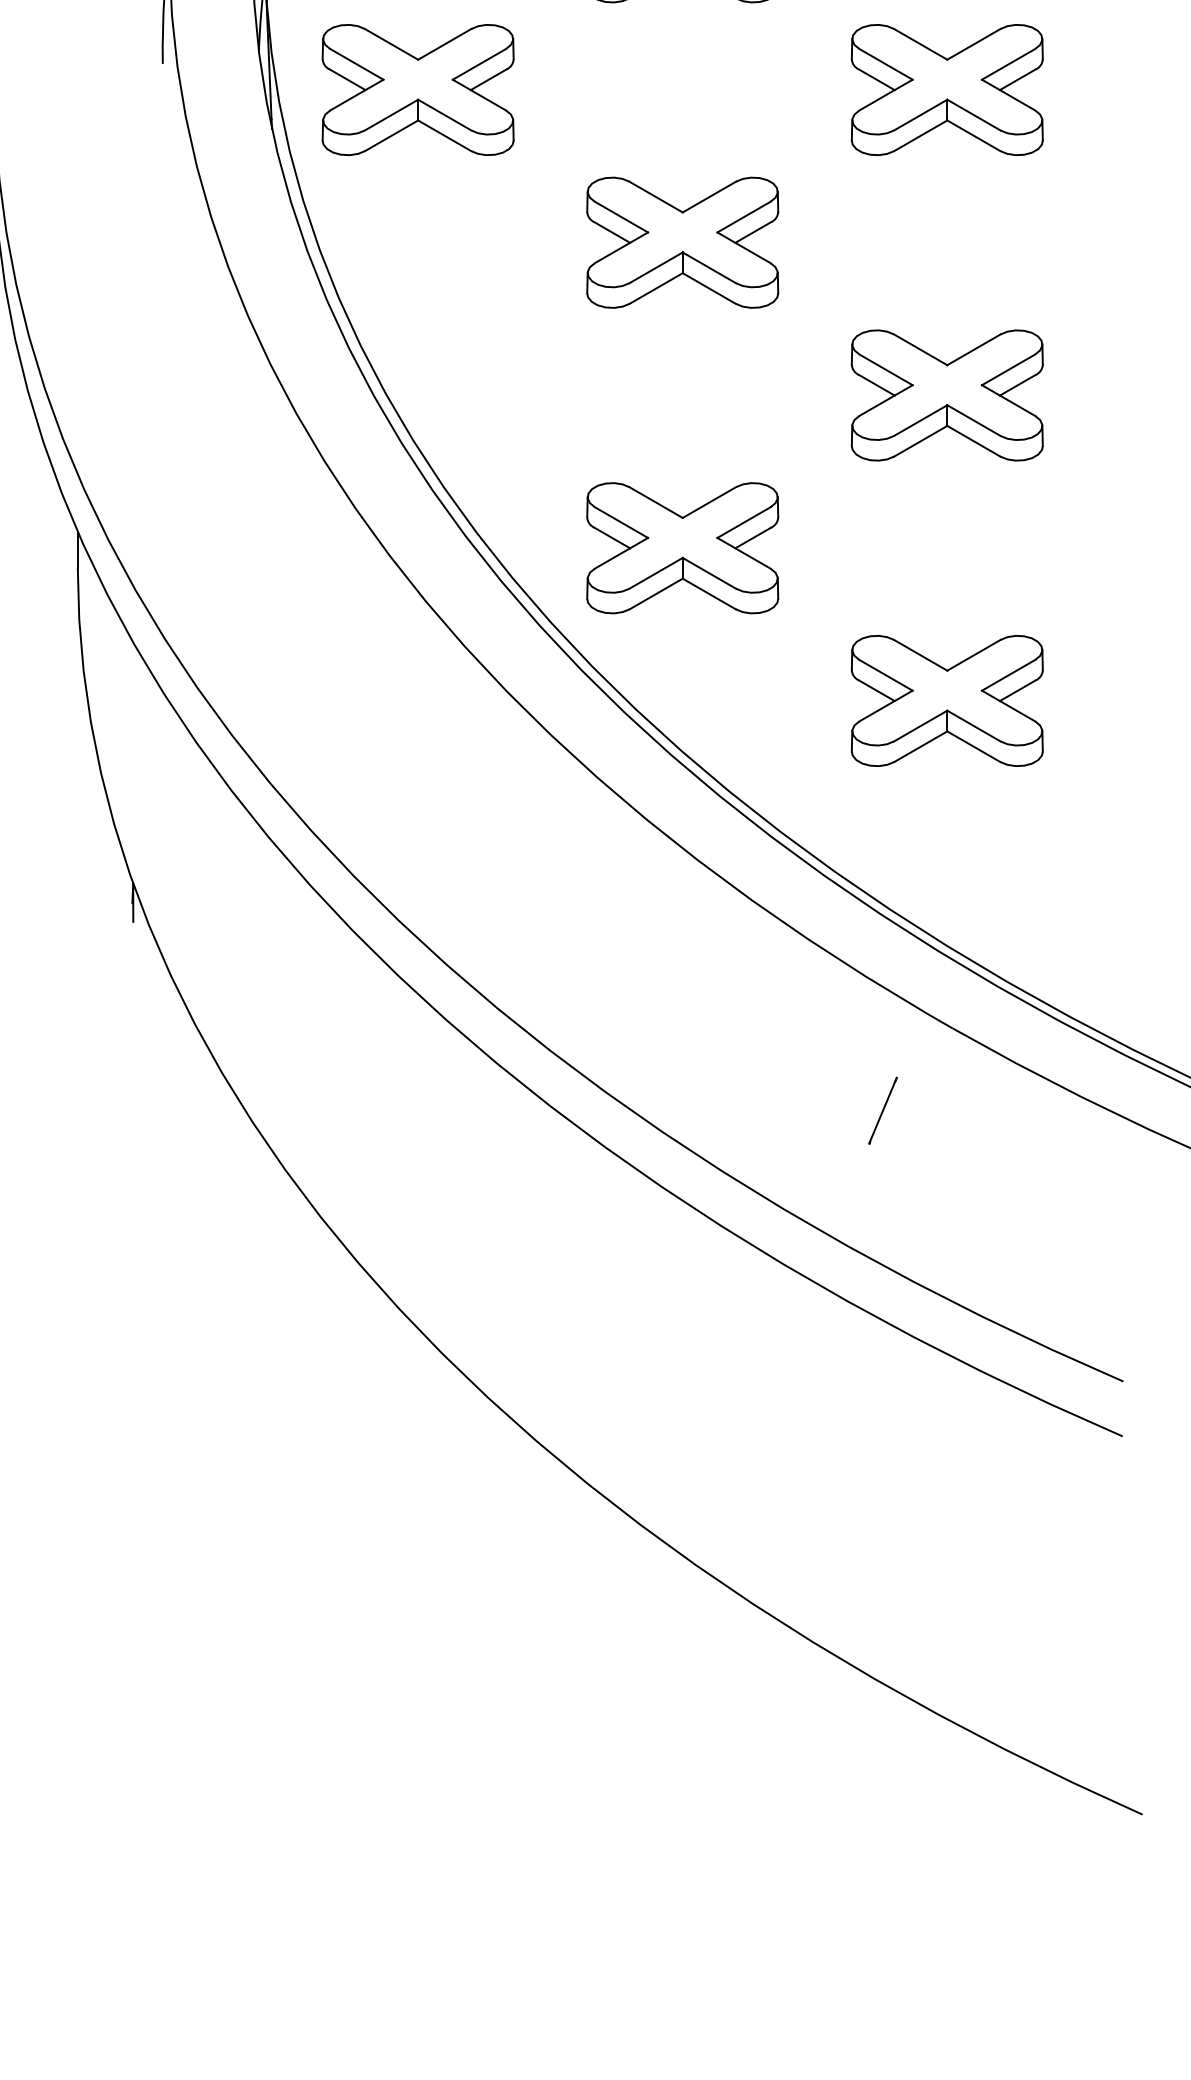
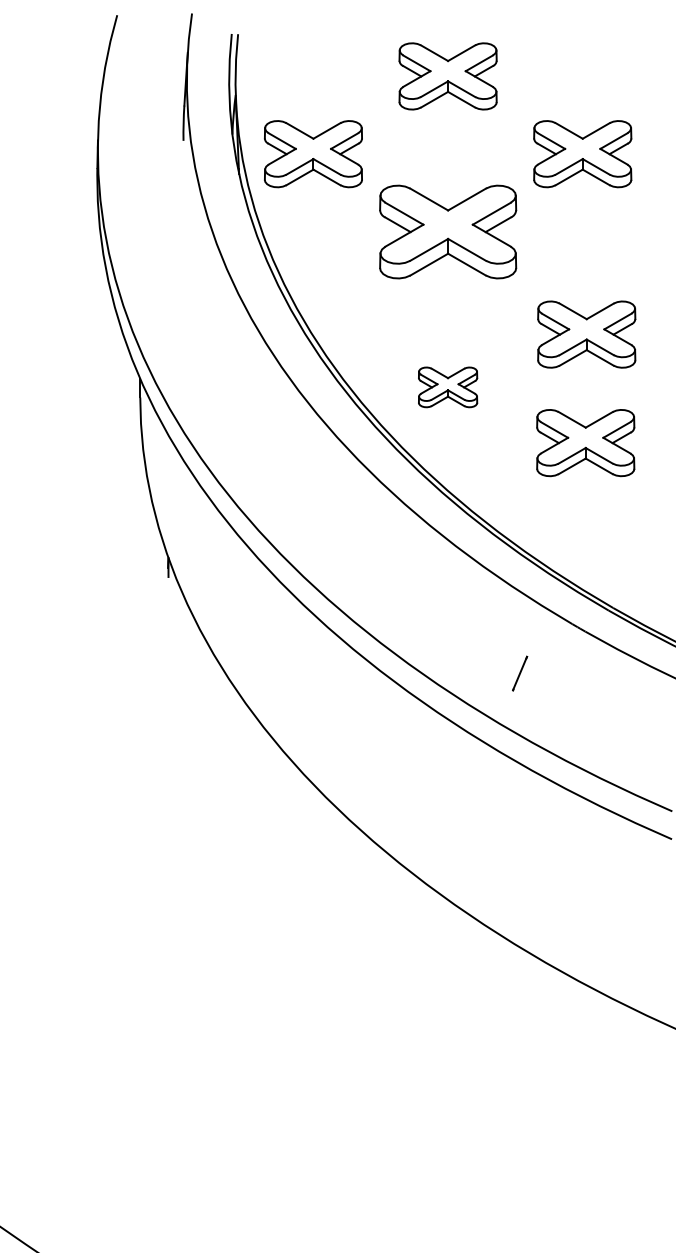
part: (681, 241) -> (447, 231), size x1.4
part: (946, 395) -> (586, 334), moved
part: (681, 548) -> (447, 387), size x0.6
part: (946, 701) -> (585, 443), moved
line: (883, 1110) -> (520, 673), moved

